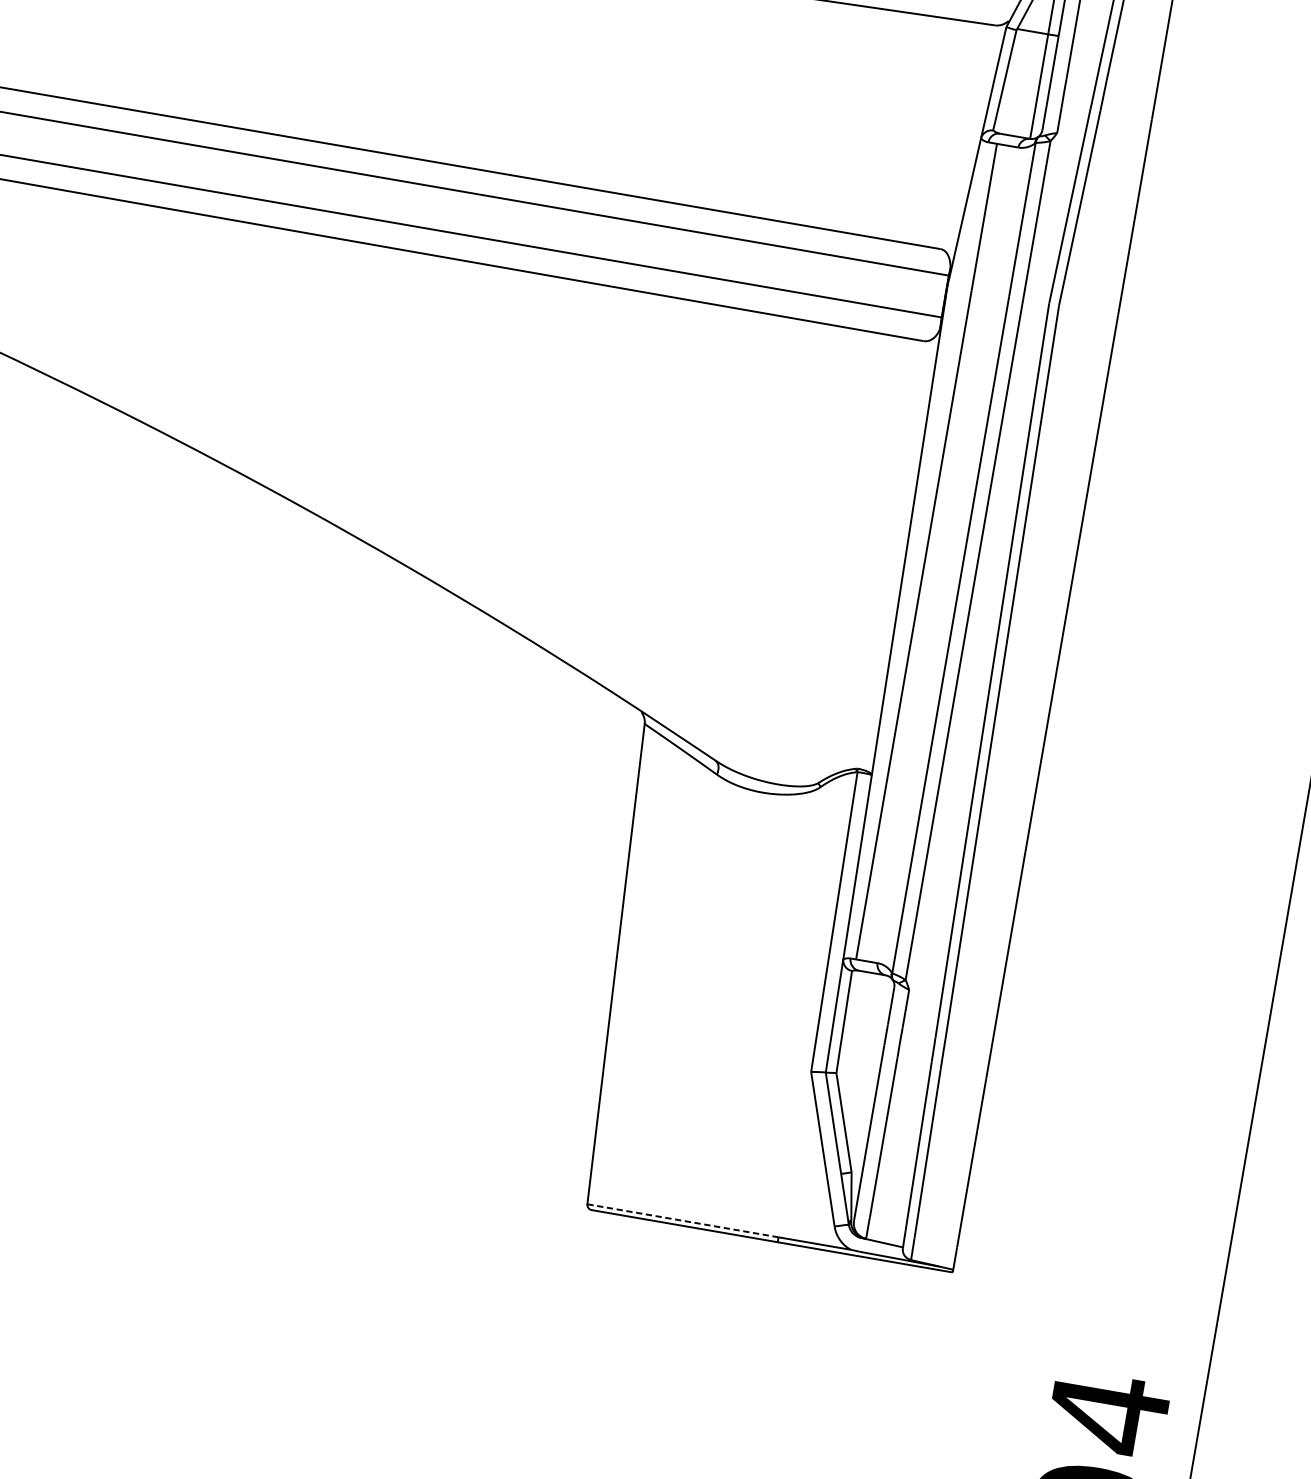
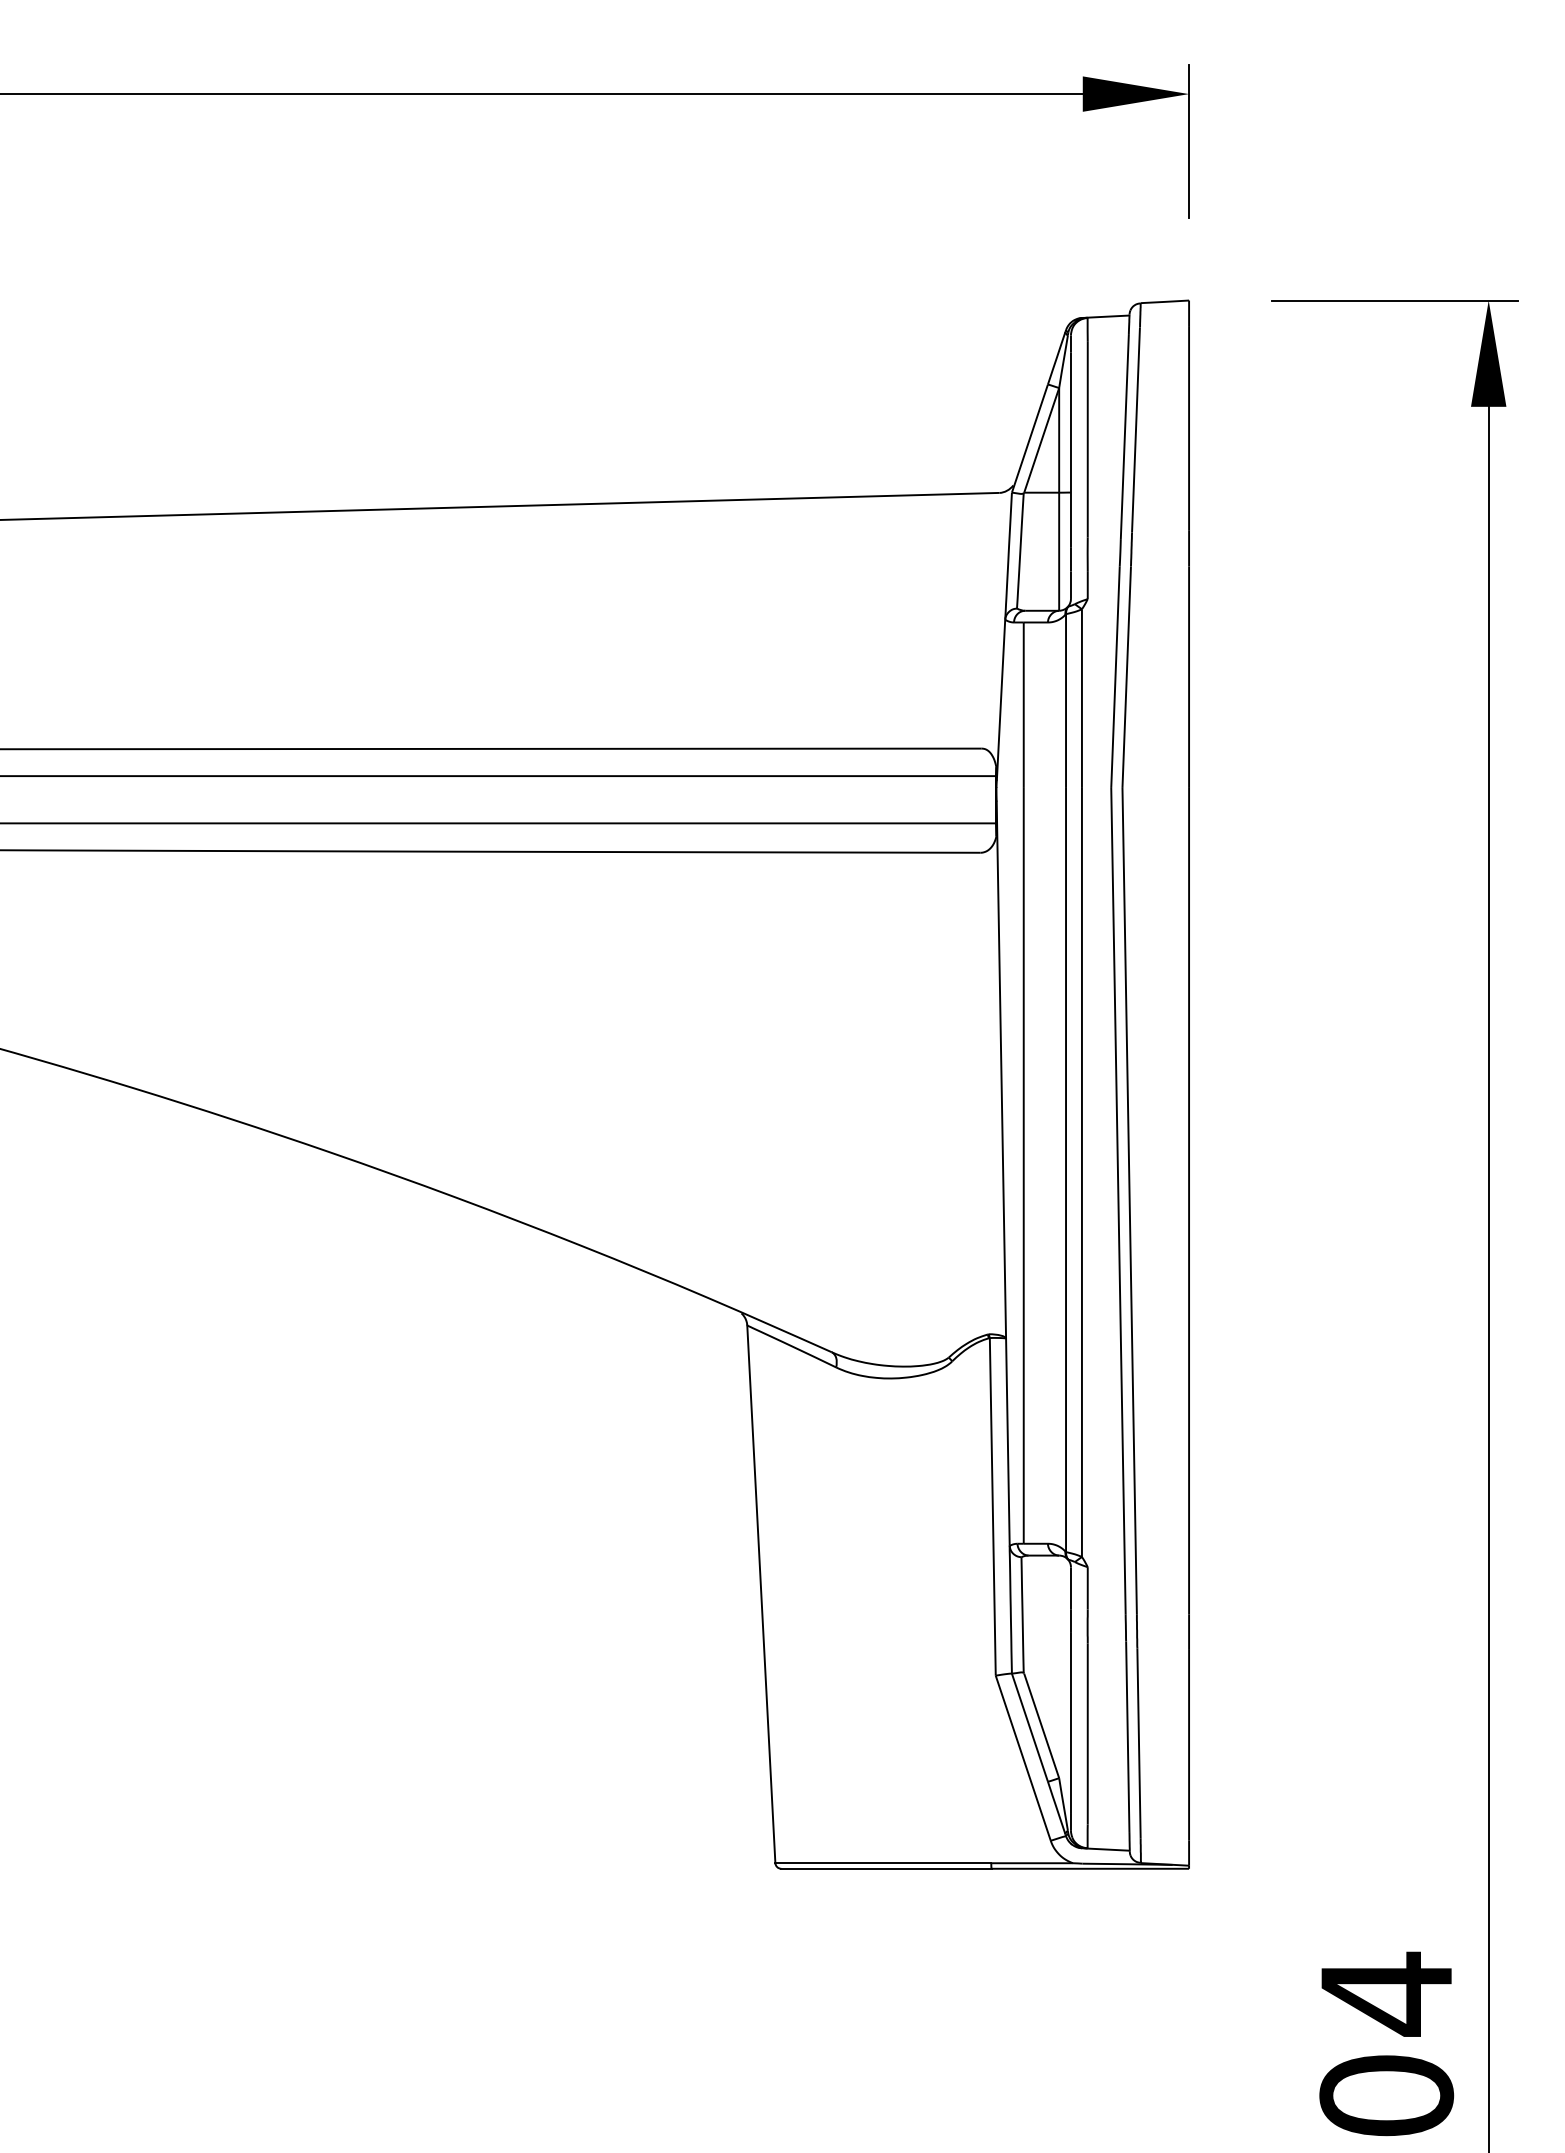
line: (683, 1221) -> (883, 1863), dashed -> solid

